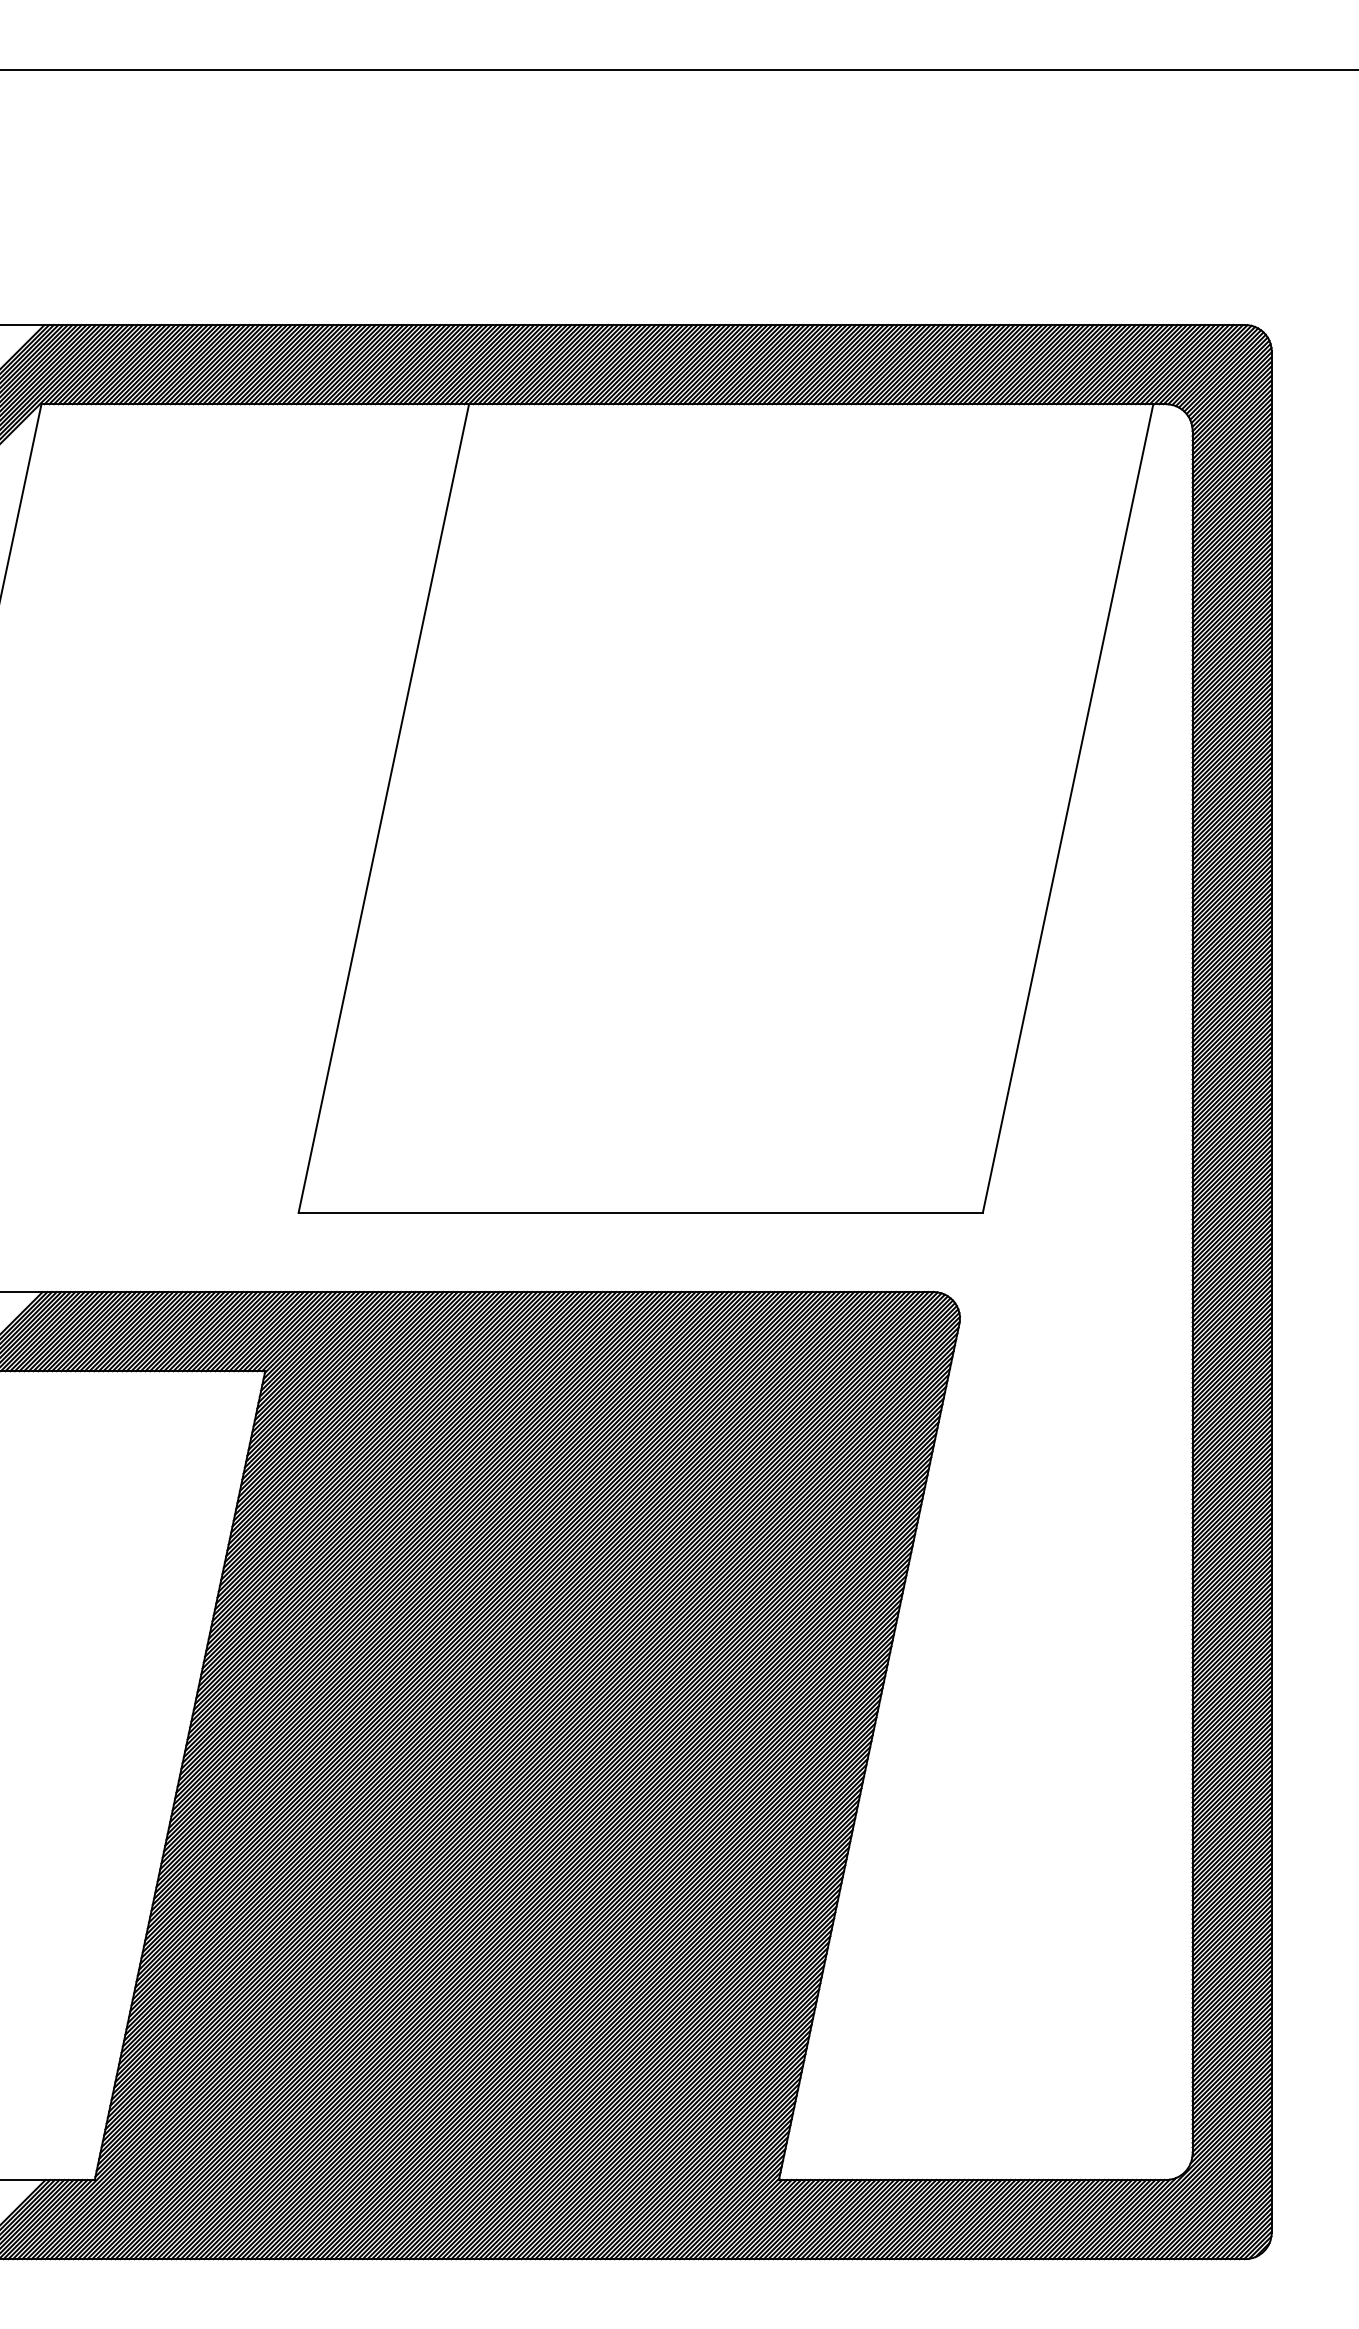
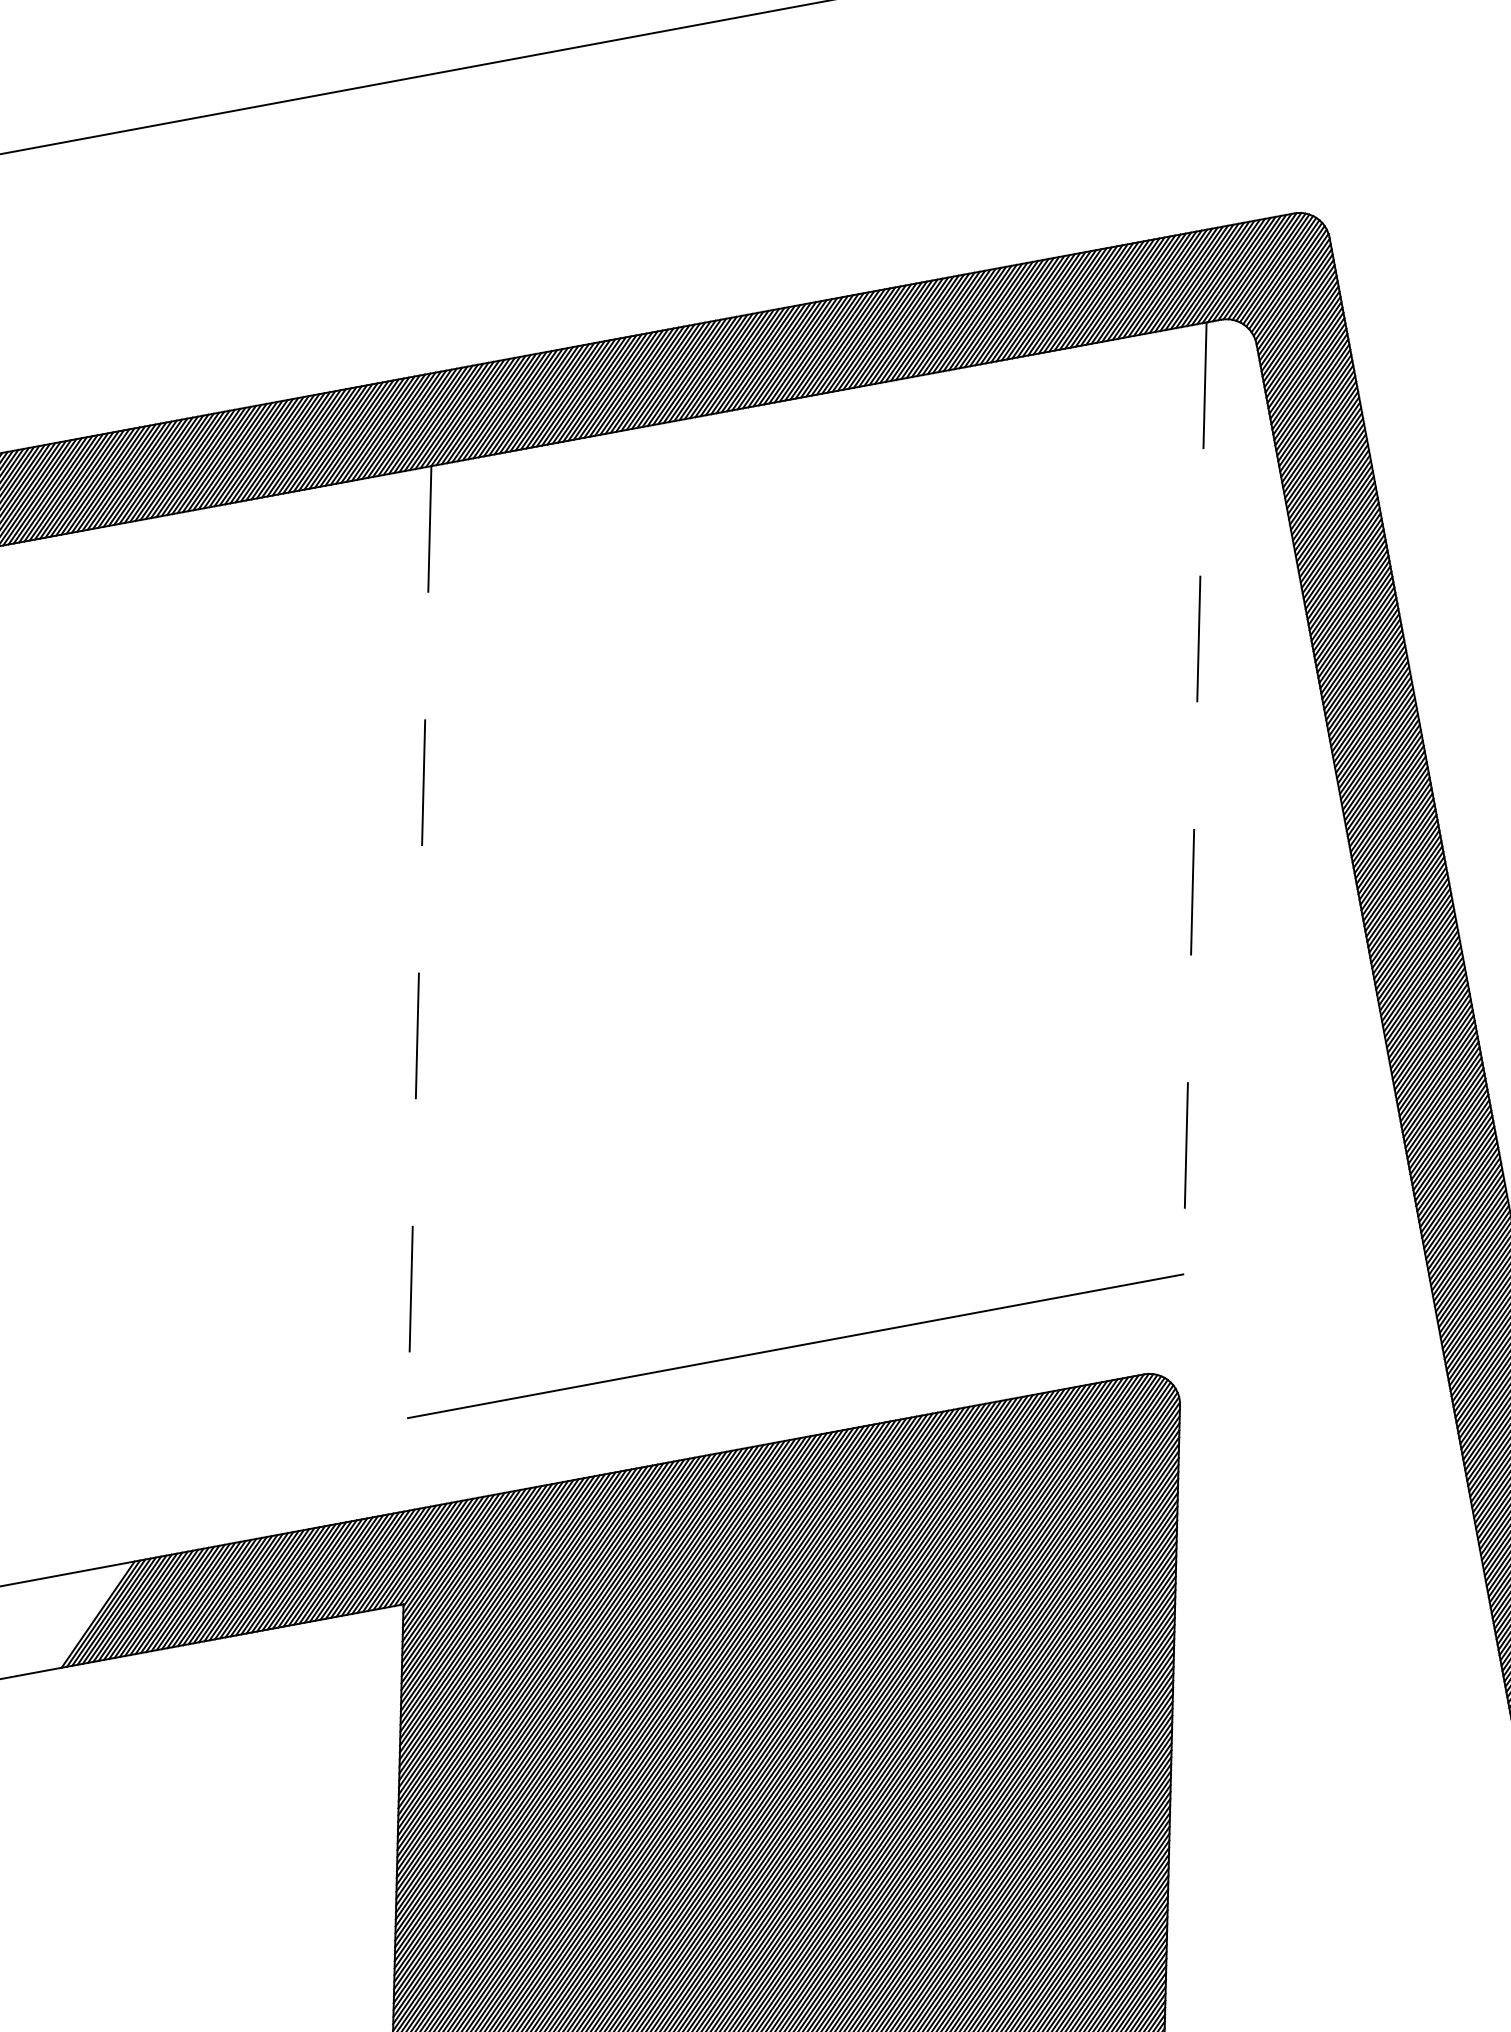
line: (383, 809) -> (419, 943), solid -> dashed
line: (1067, 809) -> (1194, 799), solid -> dashed

